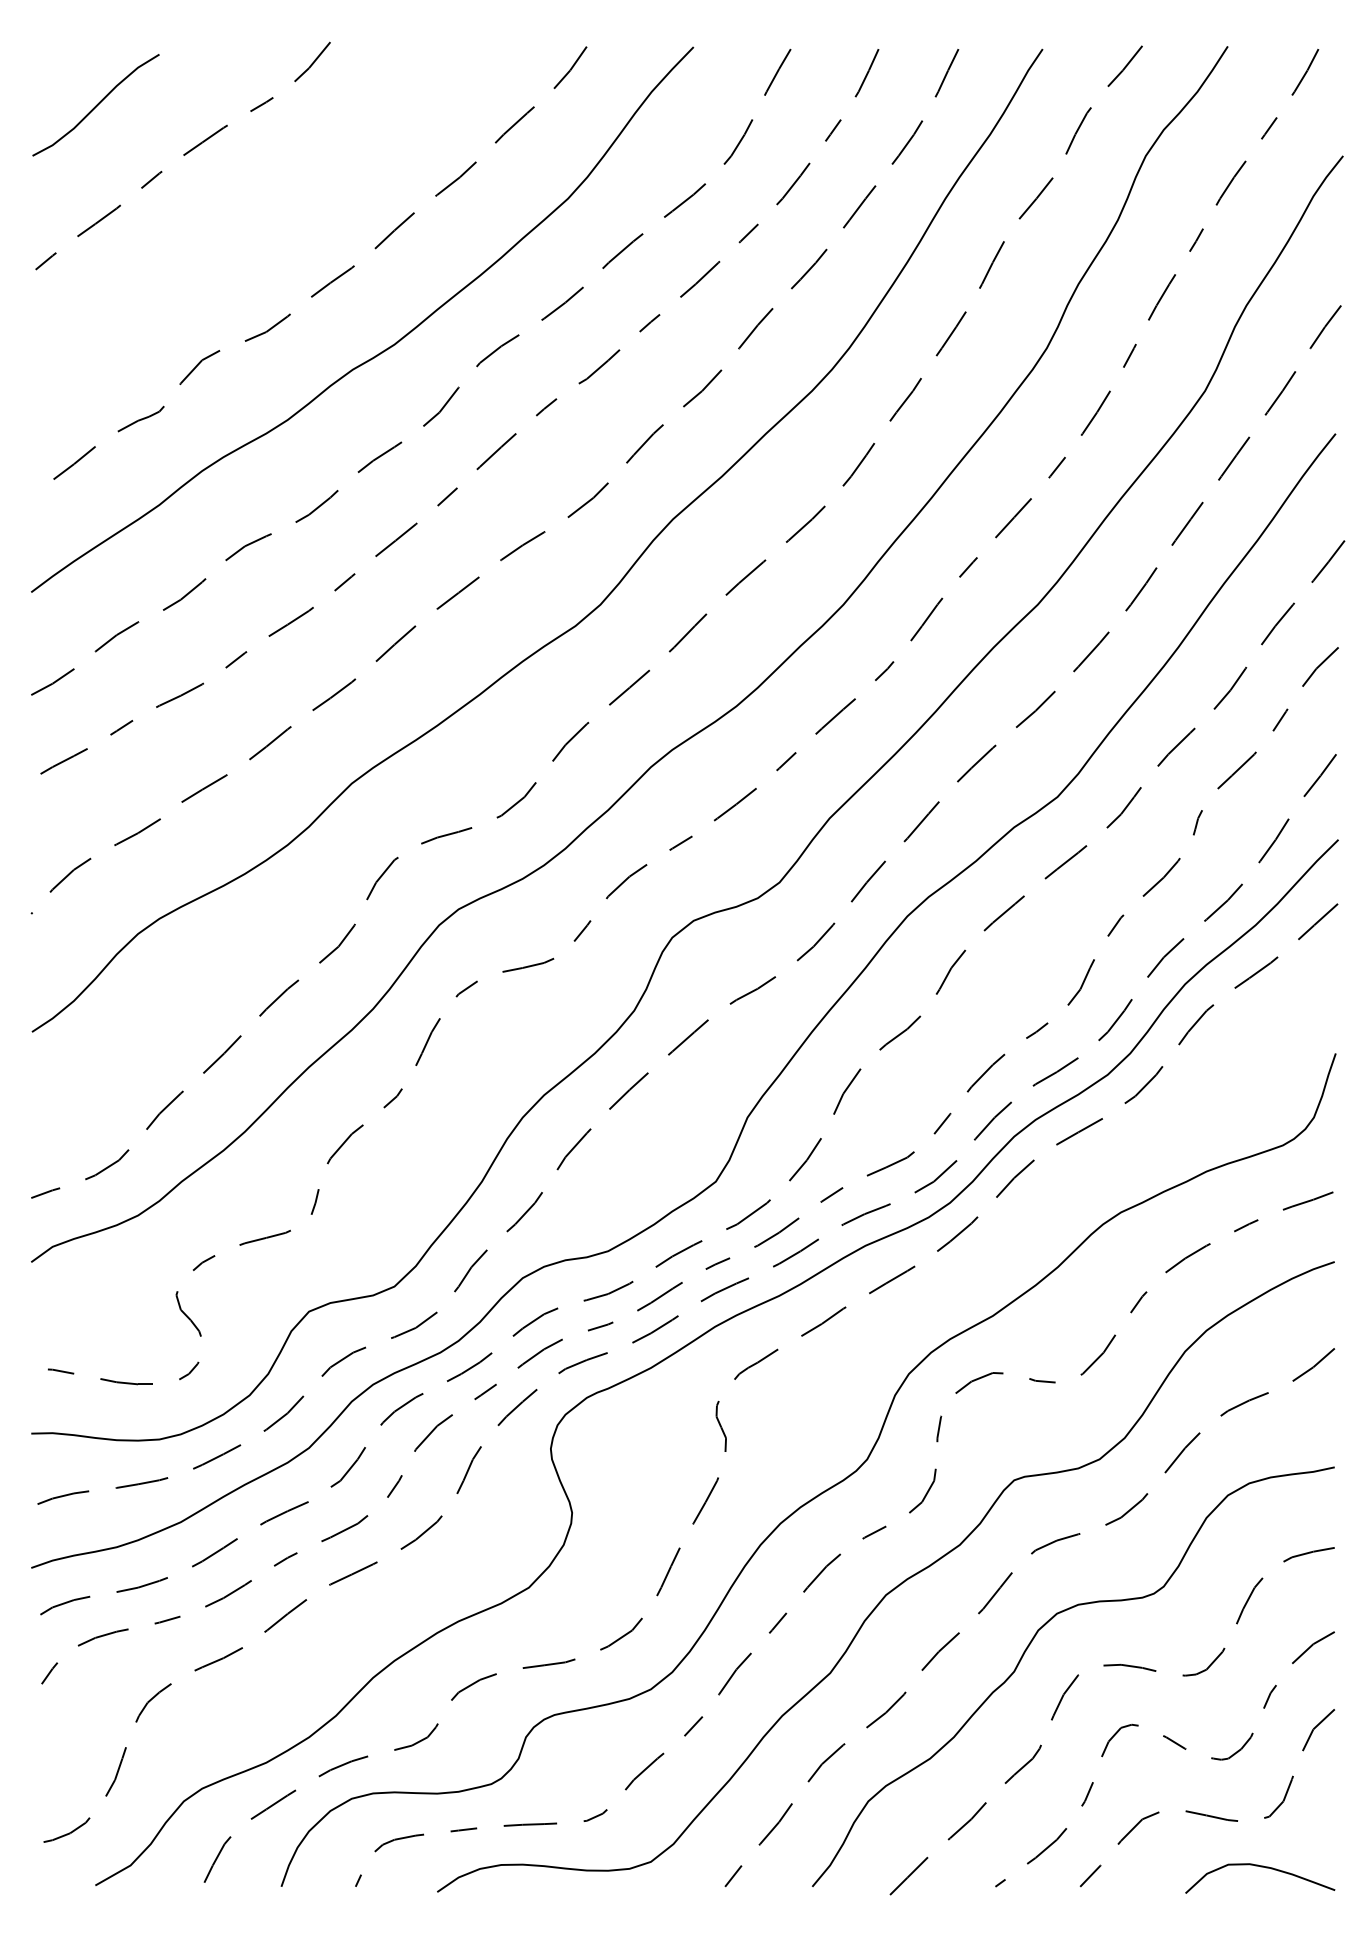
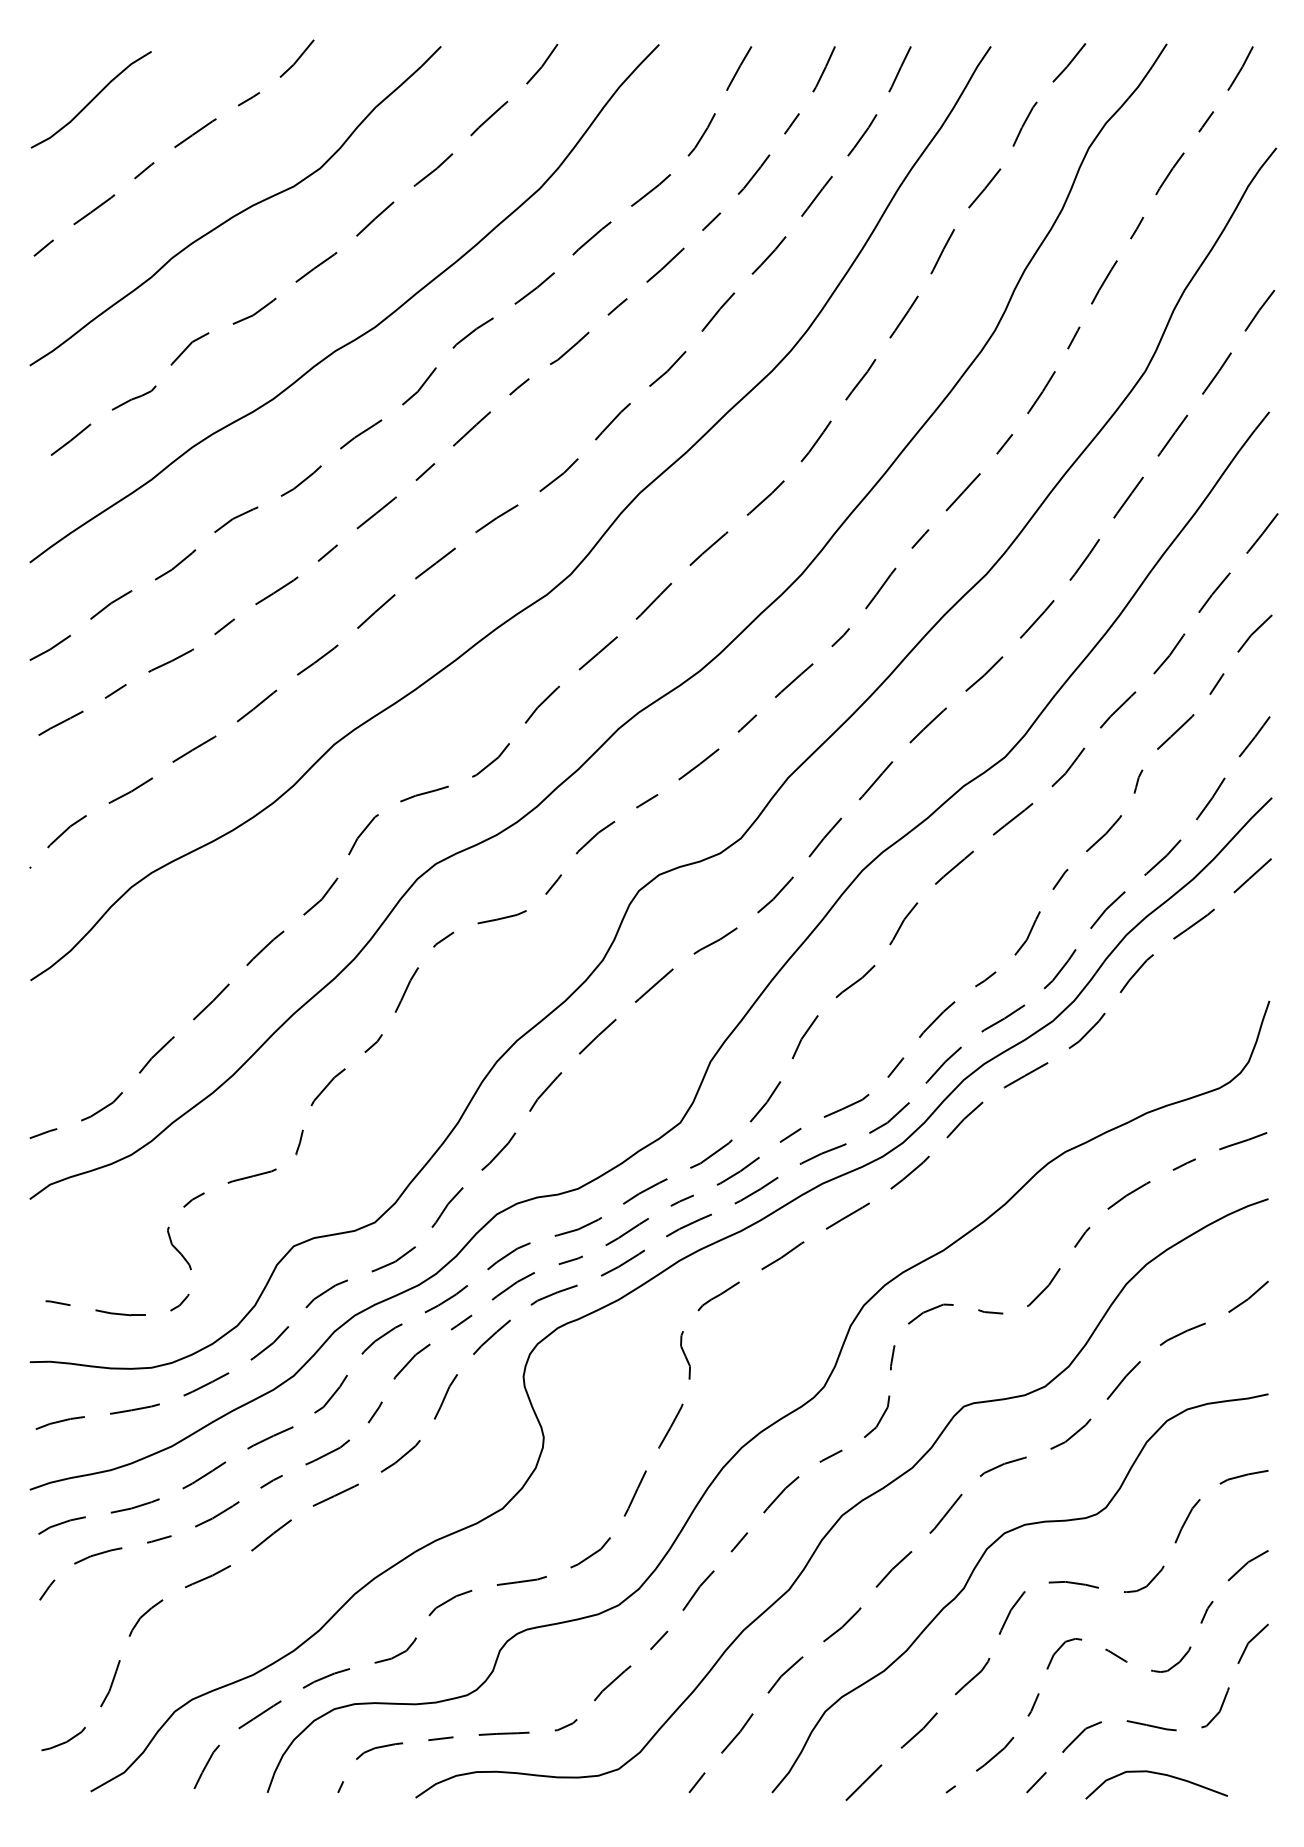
curve: (250, 223) -> (238, 212), added
curve: (1260, 1867) -> (1156, 1774), moved

